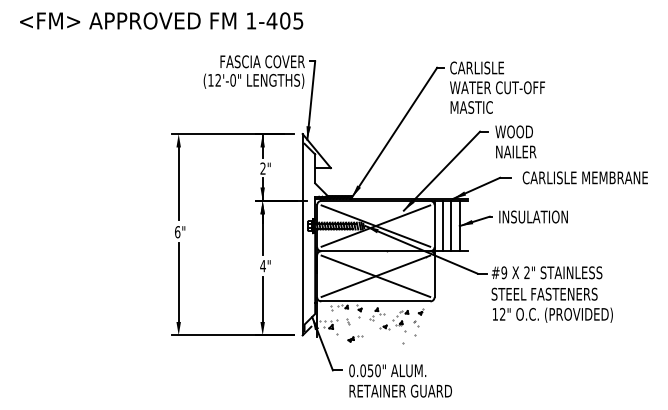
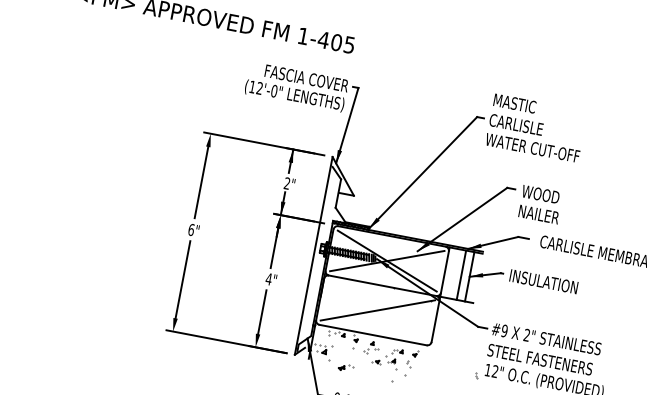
text: (471, 107) -> (514, 103), moved
line: (443, 225) -> (453, 273), removed
line: (375, 275) -> (377, 309), removed
part: (348, 321) -> (477, 375), moved

